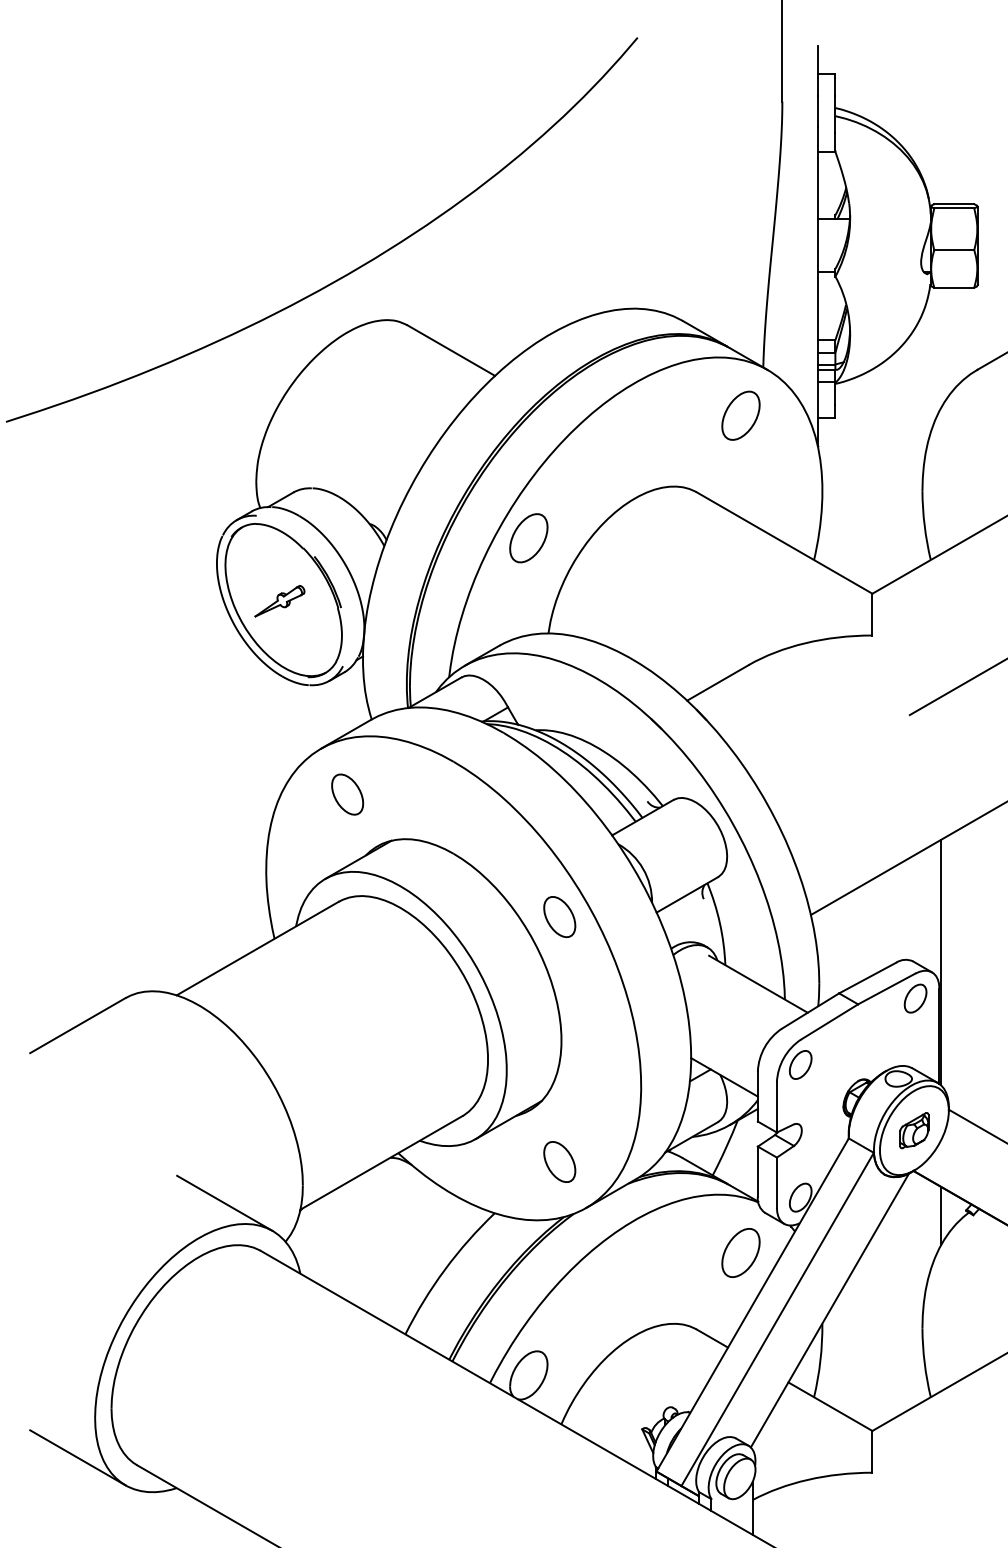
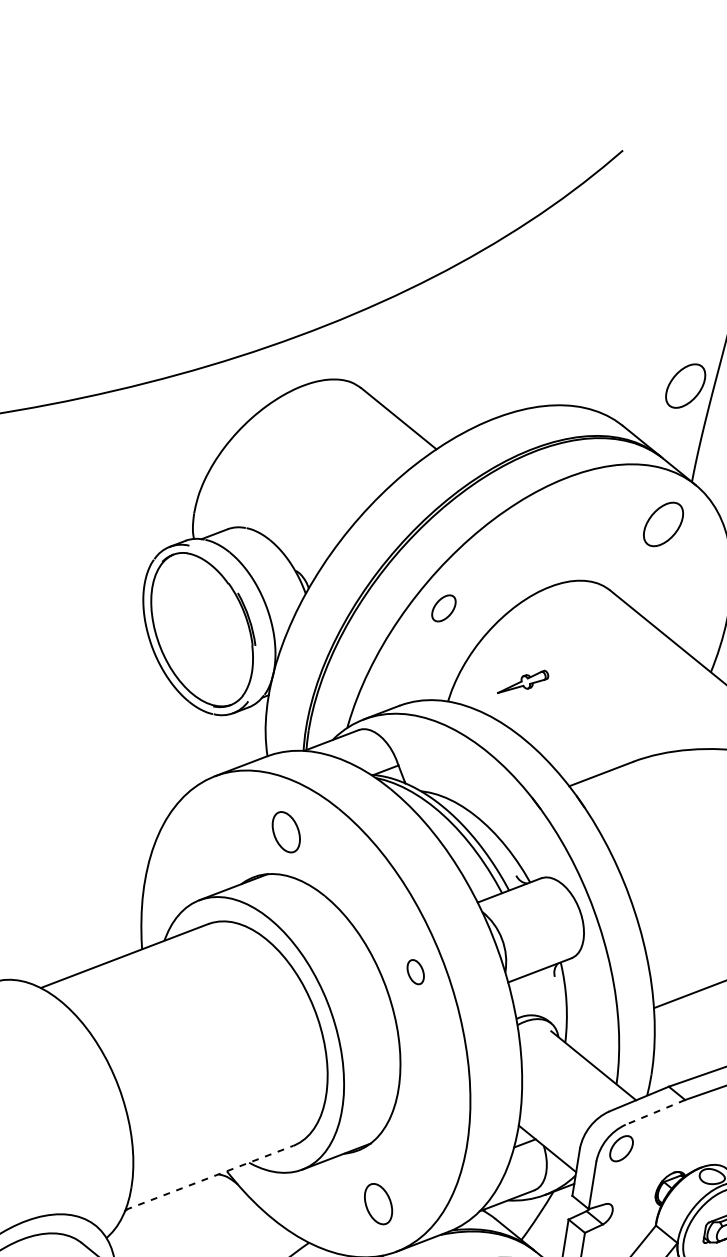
part: (740, 269) -> (685, 385), added
part: (528, 538) -> (443, 608), size x0.6
part: (279, 601) -> (523, 682), moved
part: (347, 794) -> (286, 832), moved
part: (559, 917) -> (415, 972), size x0.6
line: (829, 1021) -> (655, 1111), solid -> dashed
line: (381, 1162) -> (209, 1177), solid -> dashed
line: (224, 1202) -> (54, 1191), removed

